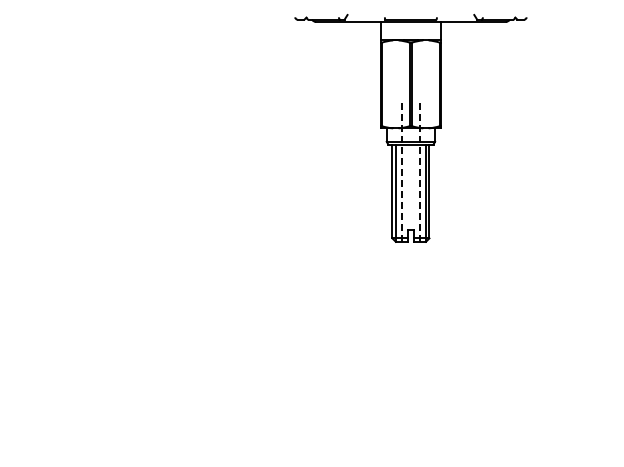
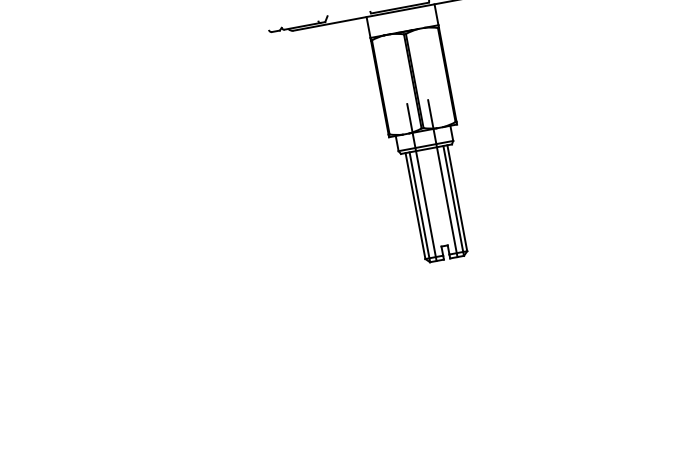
line: (420, 171) -> (443, 177), dashed -> solid
line: (401, 172) -> (421, 182), dashed -> solid

